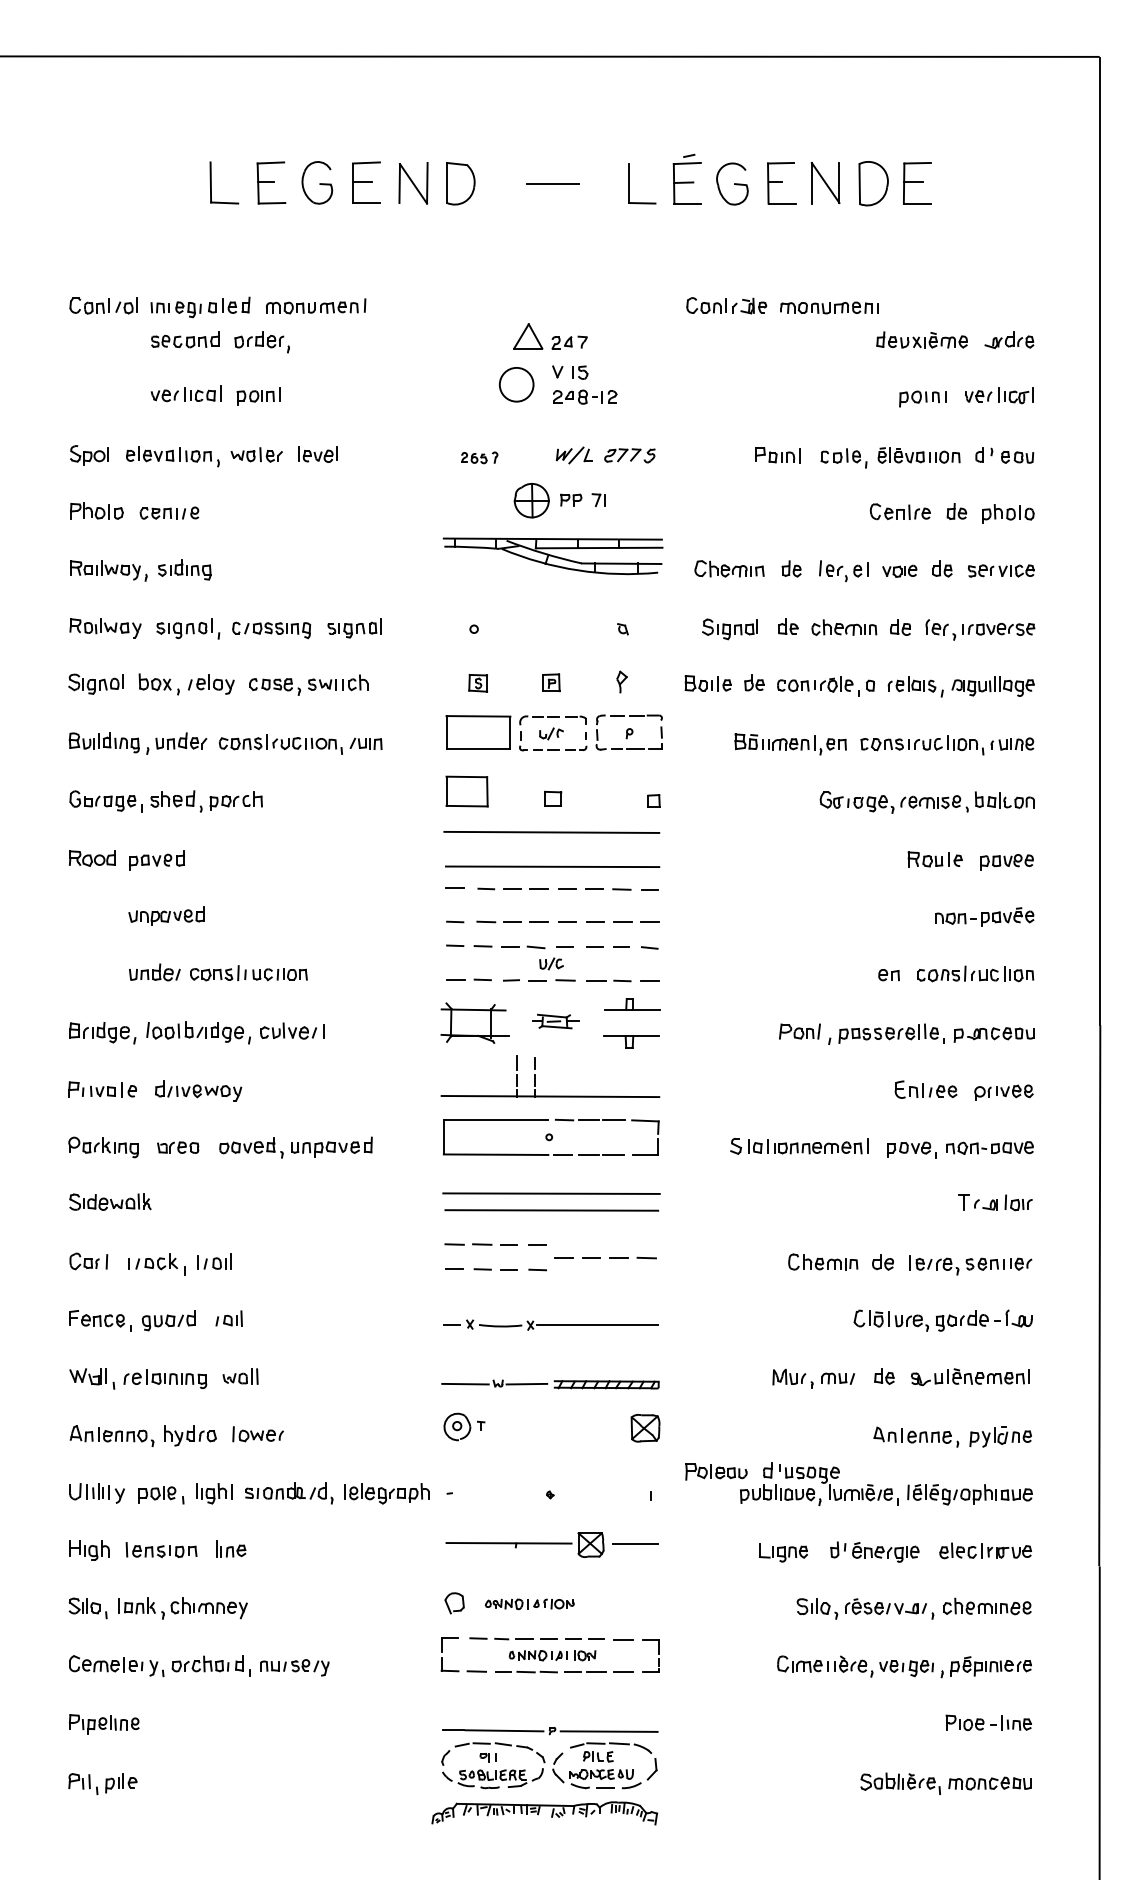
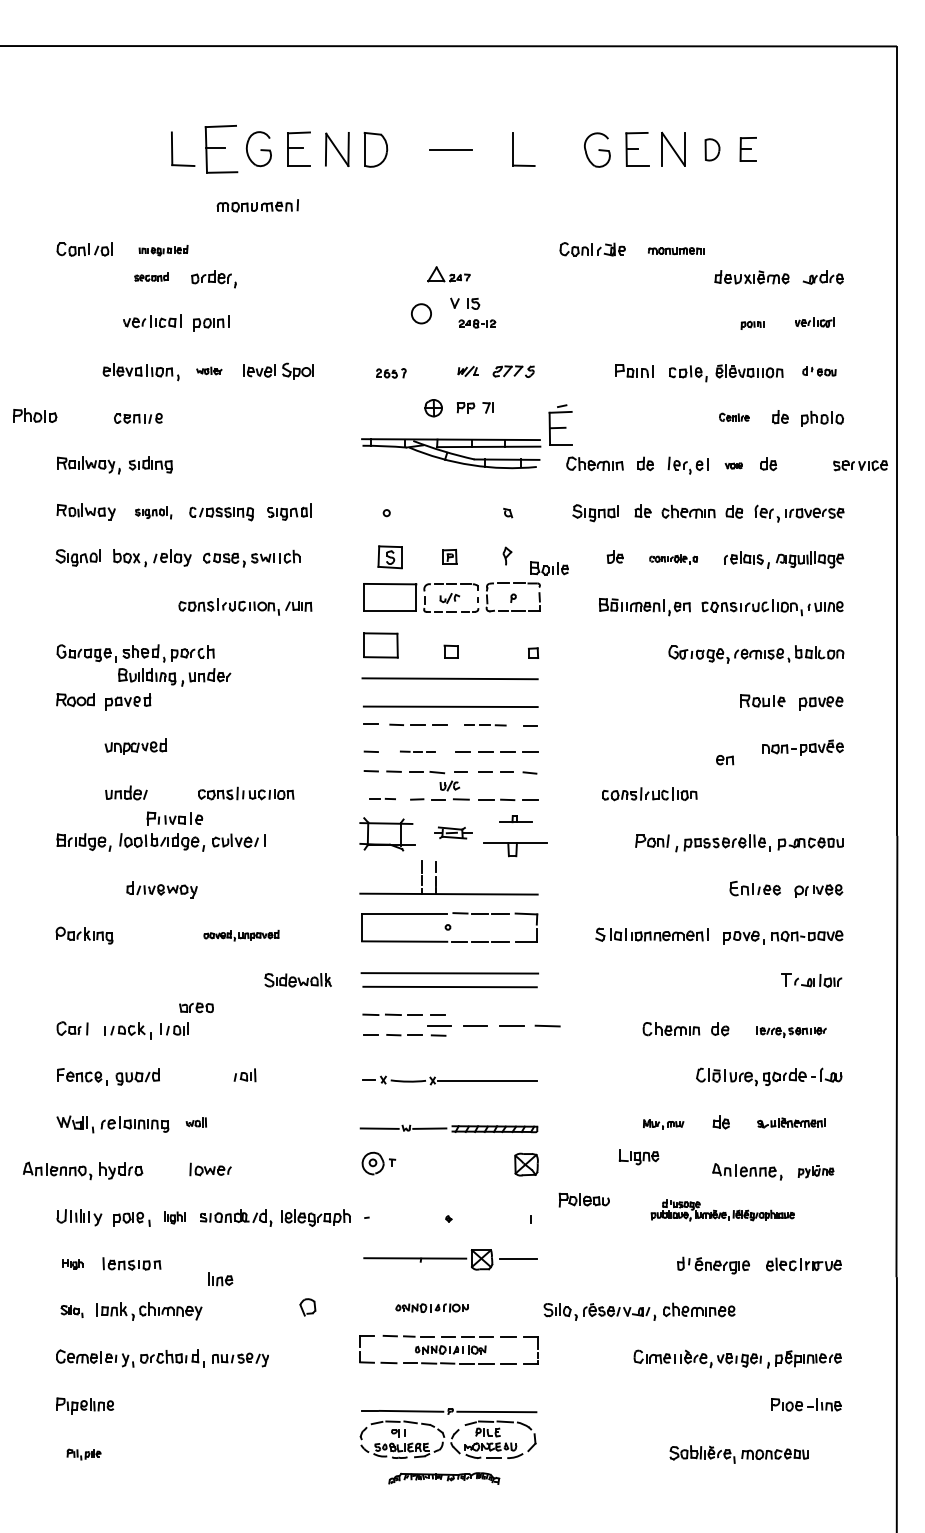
part: (687, 178) -> (560, 424), moved
part: (271, 182) -> (221, 148), size x1.4
part: (873, 183) -> (712, 149), size x0.6
part: (917, 183) -> (748, 149), size x0.7
part: (315, 305) -> (257, 205), moved
part: (200, 307) -> (163, 250), size x0.6
part: (829, 307) -> (676, 250), size x0.7
part: (549, 336) -> (448, 274), size x0.7
part: (185, 340) -> (151, 277), size x0.6
circle: (516, 384) -> (421, 313), size x0.7
part: (998, 395) -> (814, 322), size x0.7
part: (585, 396) -> (477, 323), size x0.7
part: (922, 399) -> (752, 325), size x0.6
part: (88, 454) -> (297, 370), moved
part: (256, 454) -> (209, 370), size x0.6
part: (574, 455) -> (468, 371), size x0.7
part: (1004, 455) -> (819, 371), size x0.7
part: (531, 499) -> (433, 407), size x0.6
part: (97, 510) -> (35, 415), moved
part: (900, 511) -> (734, 417), size x0.6
part: (899, 570) -> (733, 465), size x0.6
part: (1001, 570) -> (860, 465), moved
part: (188, 628) -> (153, 512), size x0.7
part: (477, 682) -> (389, 556), size x1.6
part: (708, 683) -> (549, 568), moved
part: (825, 686) -> (673, 559), size x0.6
part: (137, 743) -> (174, 677), moved
part: (595, 889) -> (485, 725), size x0.7
part: (511, 921) -> (417, 751), size x0.6
part: (249, 973) -> (246, 793), moved
part: (975, 974) -> (649, 794), moved
part: (889, 975) -> (725, 760), moved
part: (468, 979) -> (382, 798), size x0.7
part: (633, 1003) -> (516, 818), size x0.7
part: (631, 1041) -> (515, 849), size x1.4
part: (102, 1089) -> (174, 818), moved
part: (178, 1147) -> (196, 1007), moved
part: (295, 1147) -> (241, 935), size x0.6
part: (109, 1202) -> (297, 980), moved
part: (605, 1257) -> (493, 1025), size x1.6
part: (970, 1264) -> (791, 1031), size x0.7
part: (228, 1318) -> (244, 1075), moved
part: (240, 1376) -> (196, 1122), size x0.7
part: (970, 1376) -> (791, 1122), size x0.7
part: (813, 1379) -> (663, 1124), size x0.6
part: (143, 1435) -> (83, 1170), moved
part: (999, 1436) -> (815, 1171), size x0.7
part: (885, 1484) -> (722, 1210), size x0.6
part: (215, 1493) -> (175, 1217), size x0.7
part: (230, 1549) -> (220, 1279), moved
part: (88, 1550) -> (72, 1264), size x0.6
part: (782, 1553) -> (638, 1157), moved
part: (454, 1603) -> (307, 1307), moved
part: (87, 1608) -> (71, 1311), size x0.7
part: (914, 1608) -> (639, 1311), moved
part: (102, 1783) -> (83, 1454), size x0.6
part: (944, 1783) -> (738, 1454), moved
part: (543, 1813) -> (443, 1478), size x0.6

